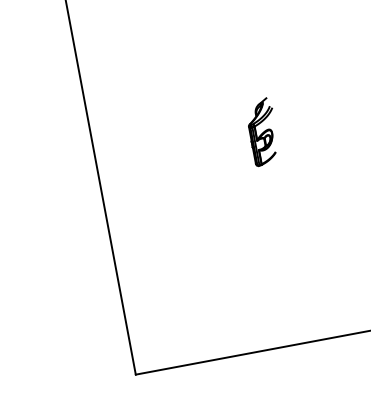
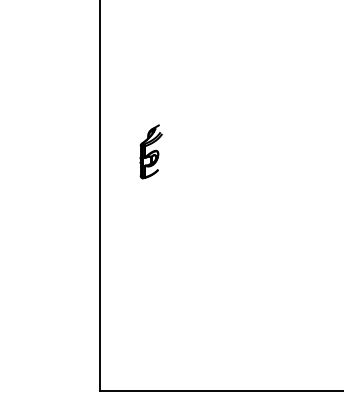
part: (262, 131) -> (150, 151), moved

